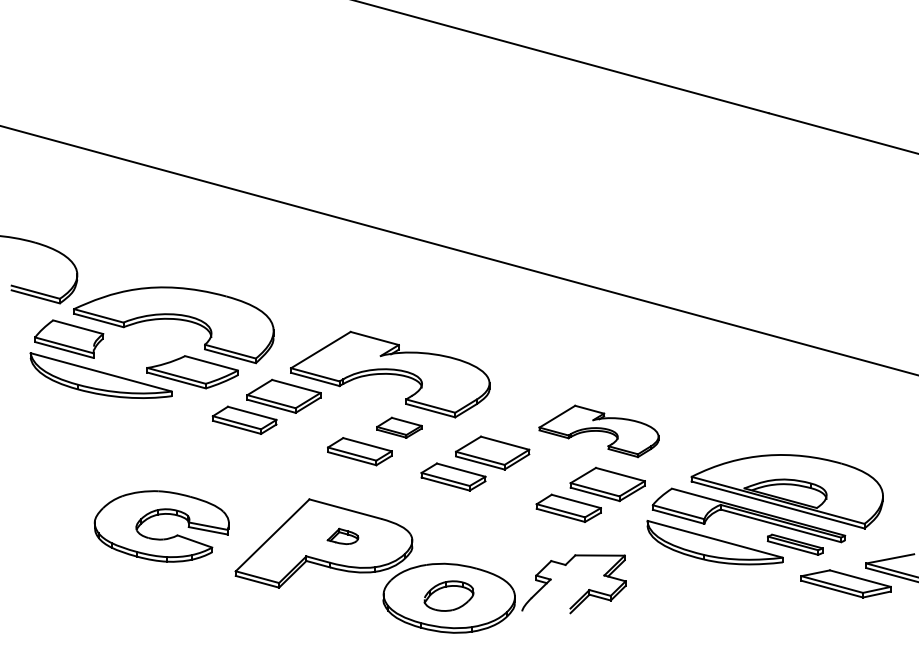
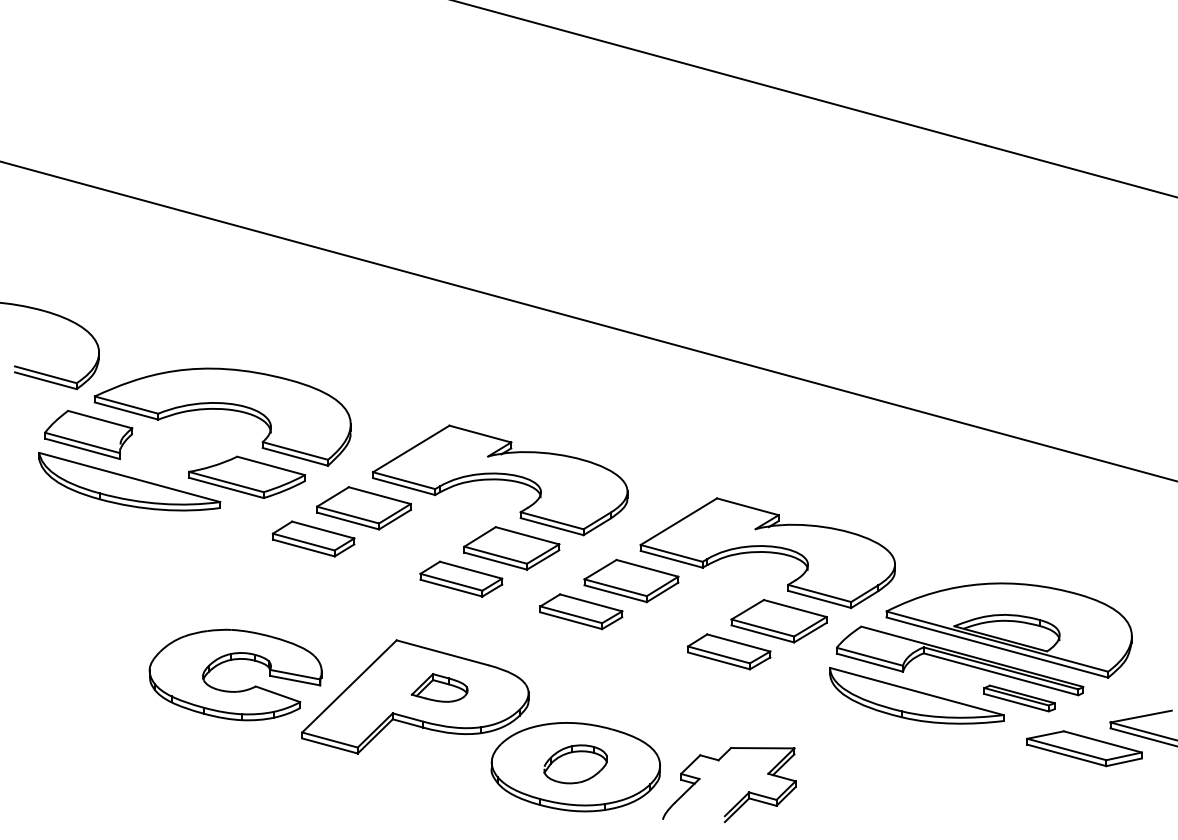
part: (399, 427) -> (512, 548), size x1.67
part: (598, 431) -> (767, 553), size x1.67
part: (161, 515) -> (235, 660), moved
part: (342, 536) -> (439, 687), size x1.43
part: (583, 594) -> (741, 798), moved

